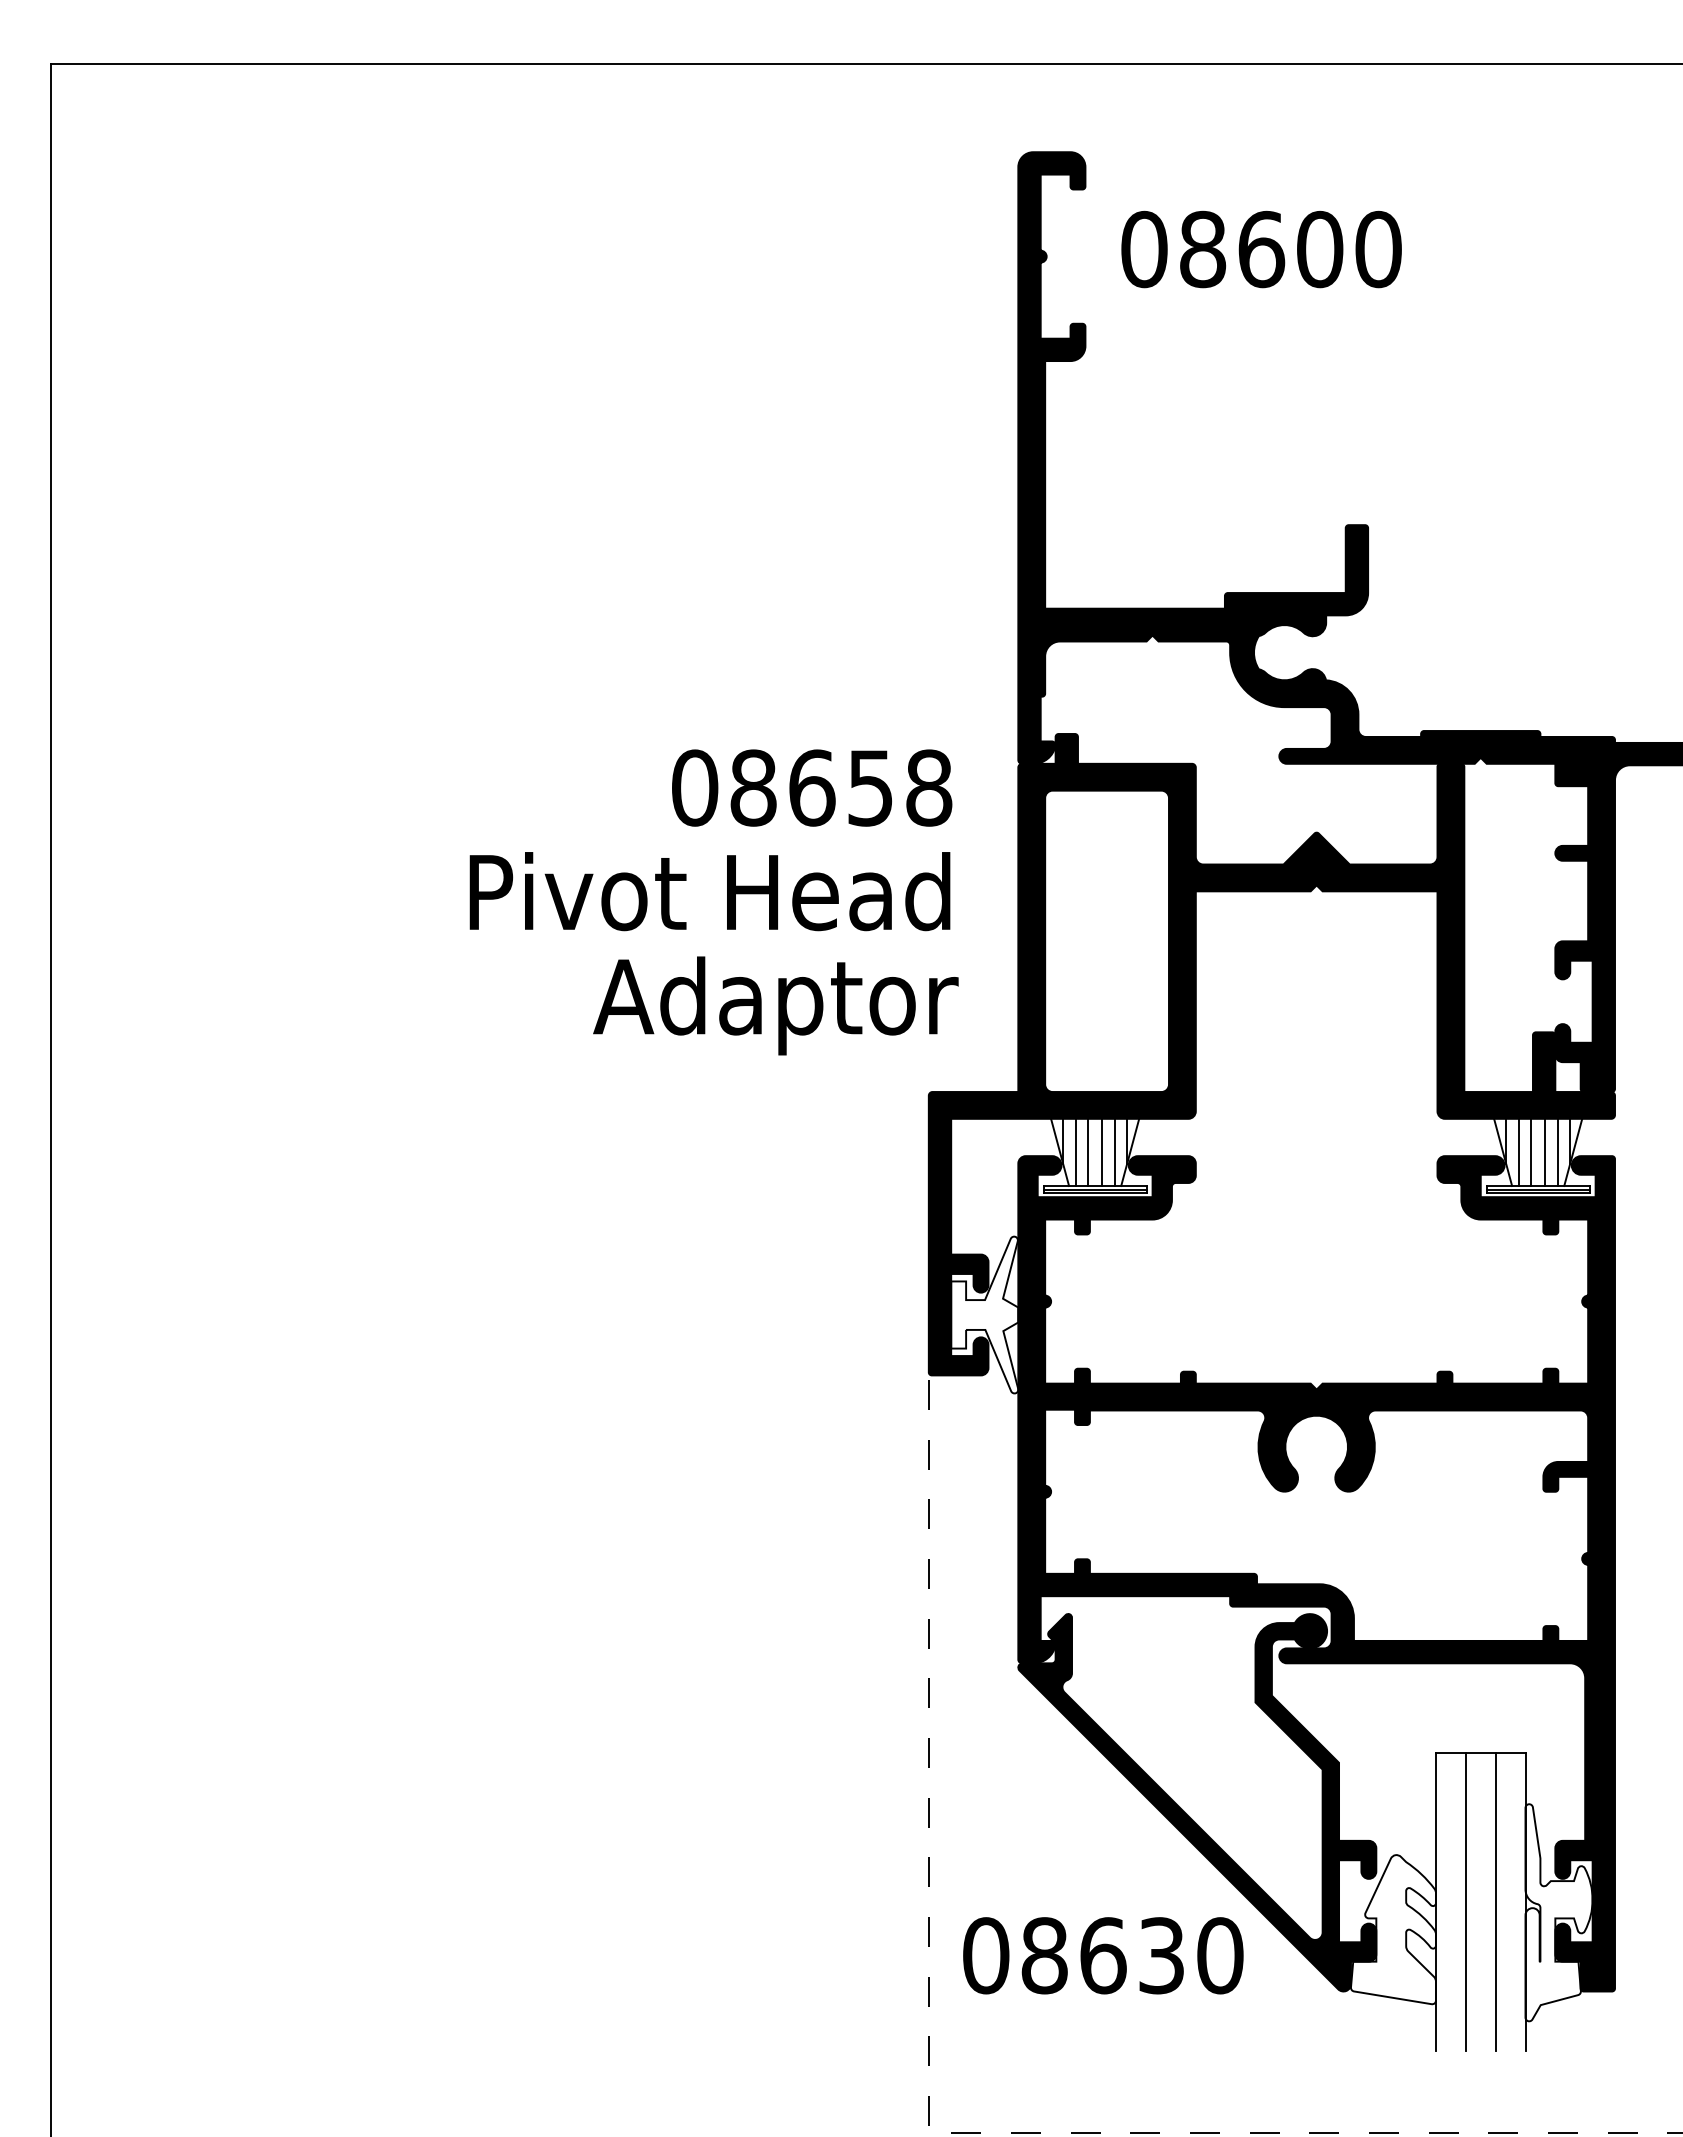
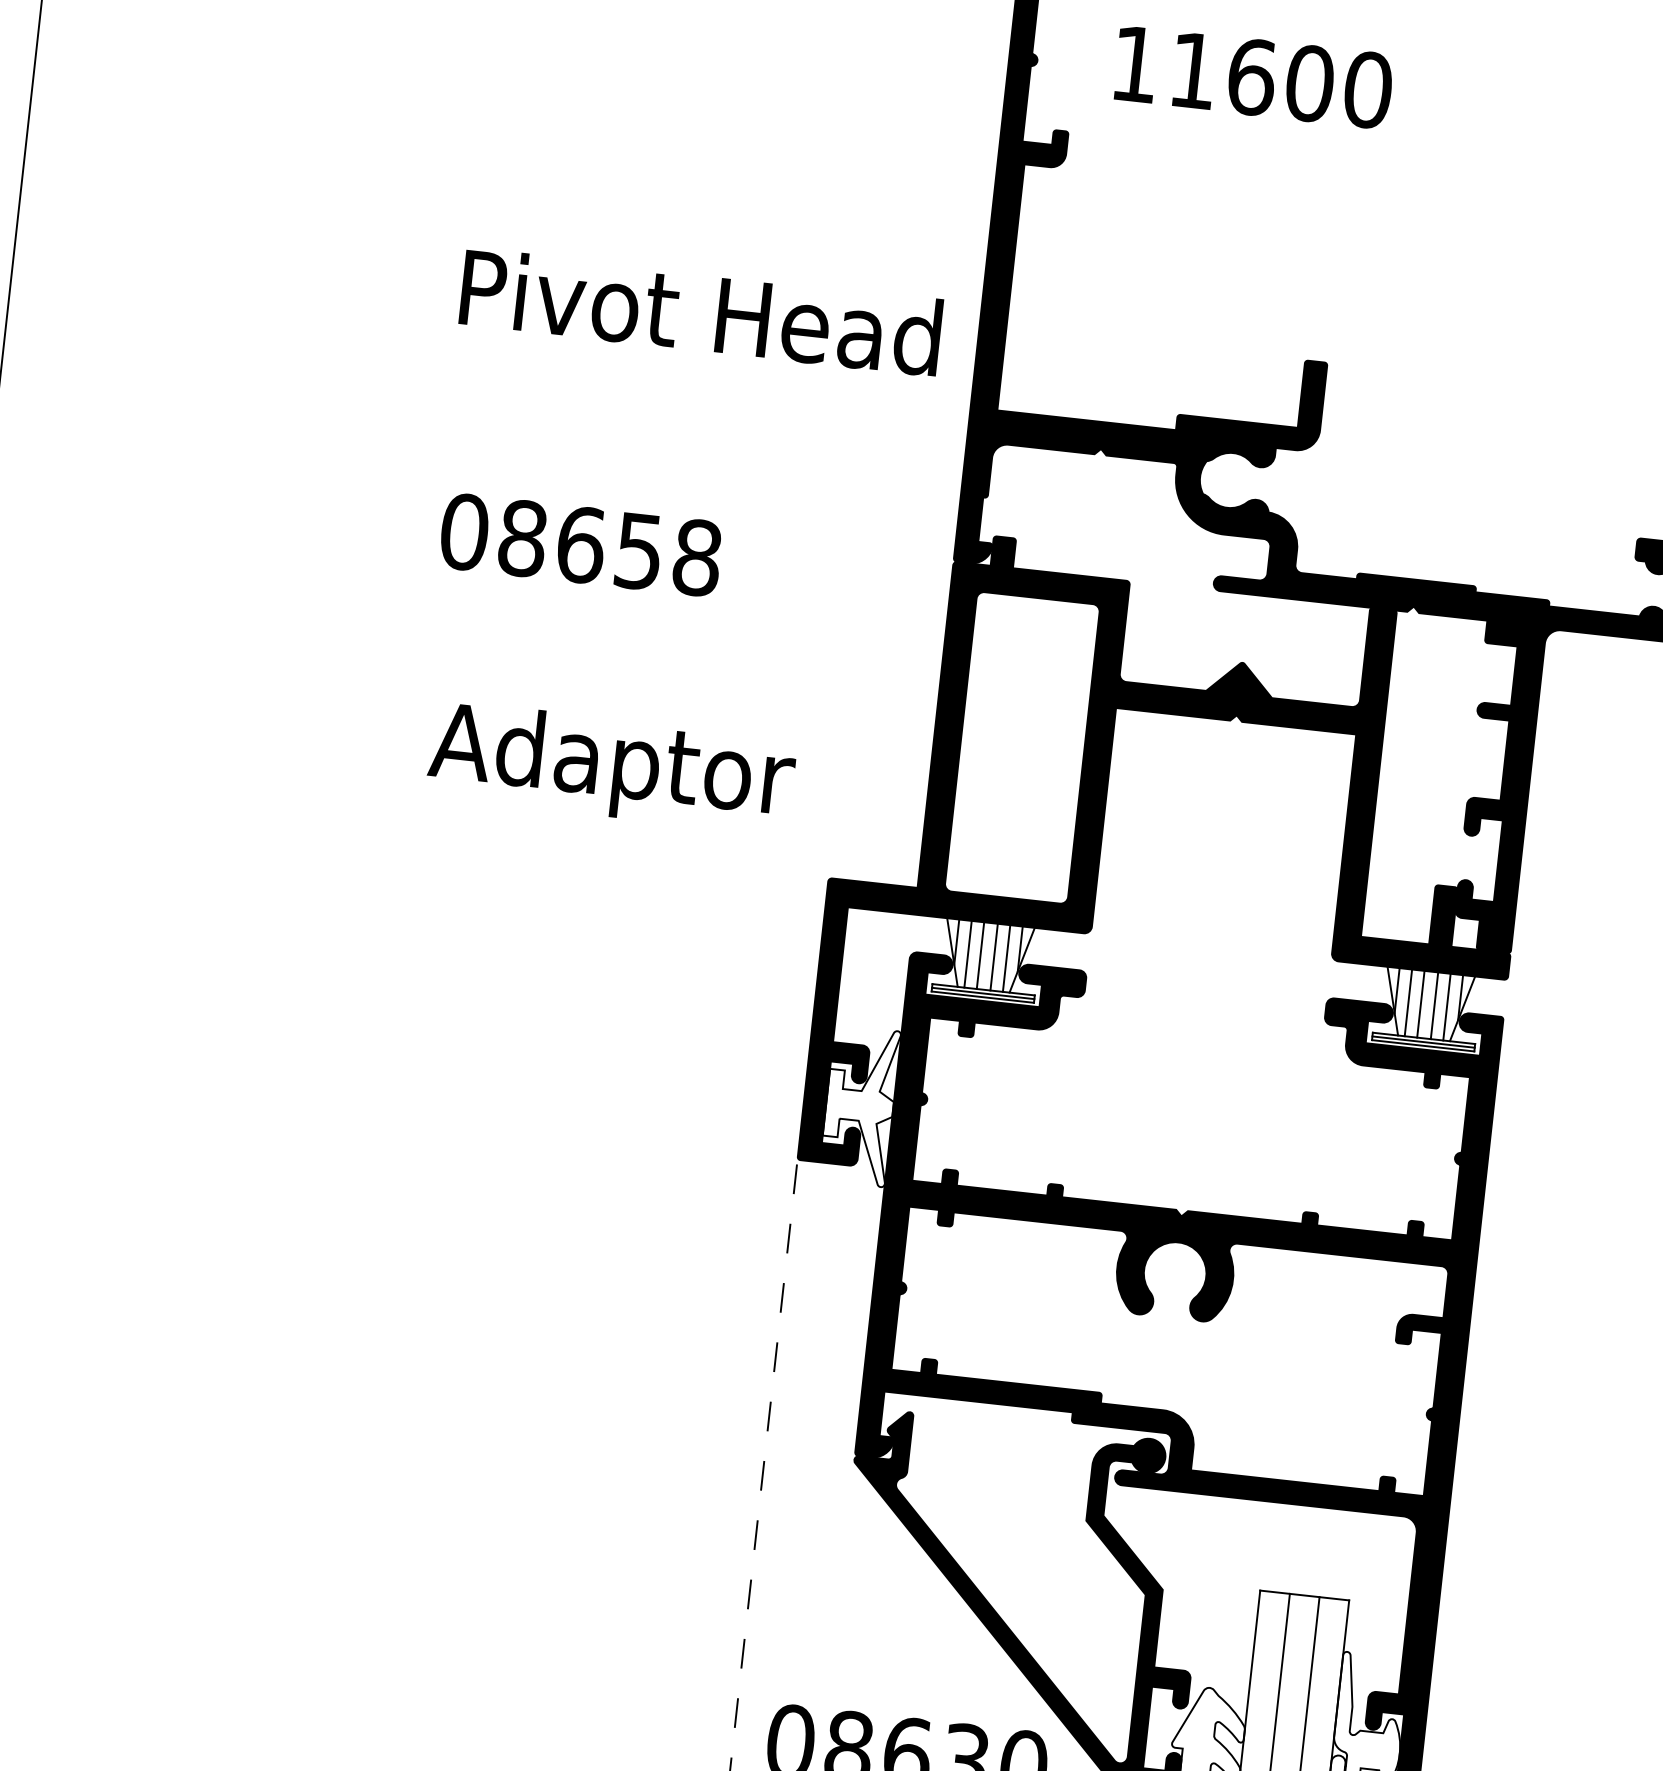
text: (1173, 249) -> (1164, 67), 08600 -> 11600
text: (812, 787) -> (581, 544), moved
text: (709, 891) -> (700, 312), moved
text: (775, 1005) -> (611, 767), moved

